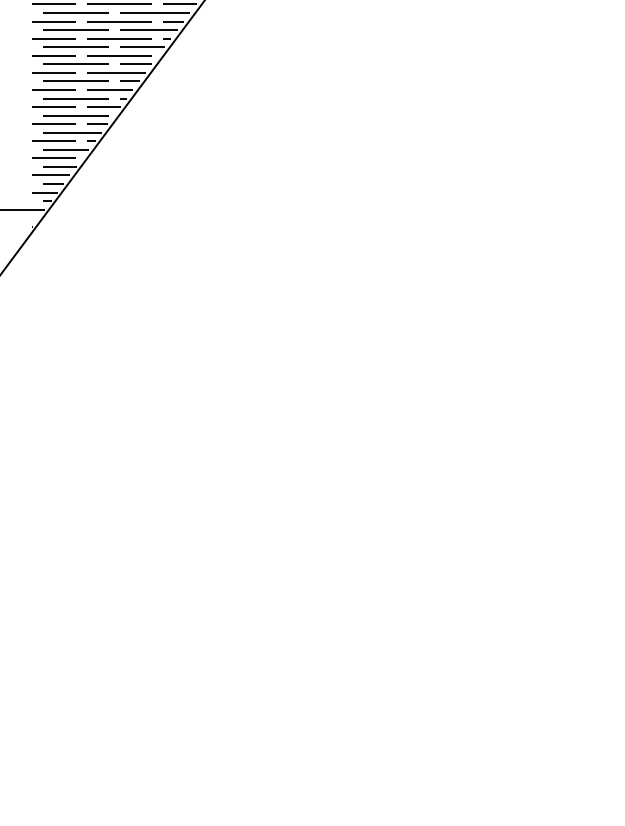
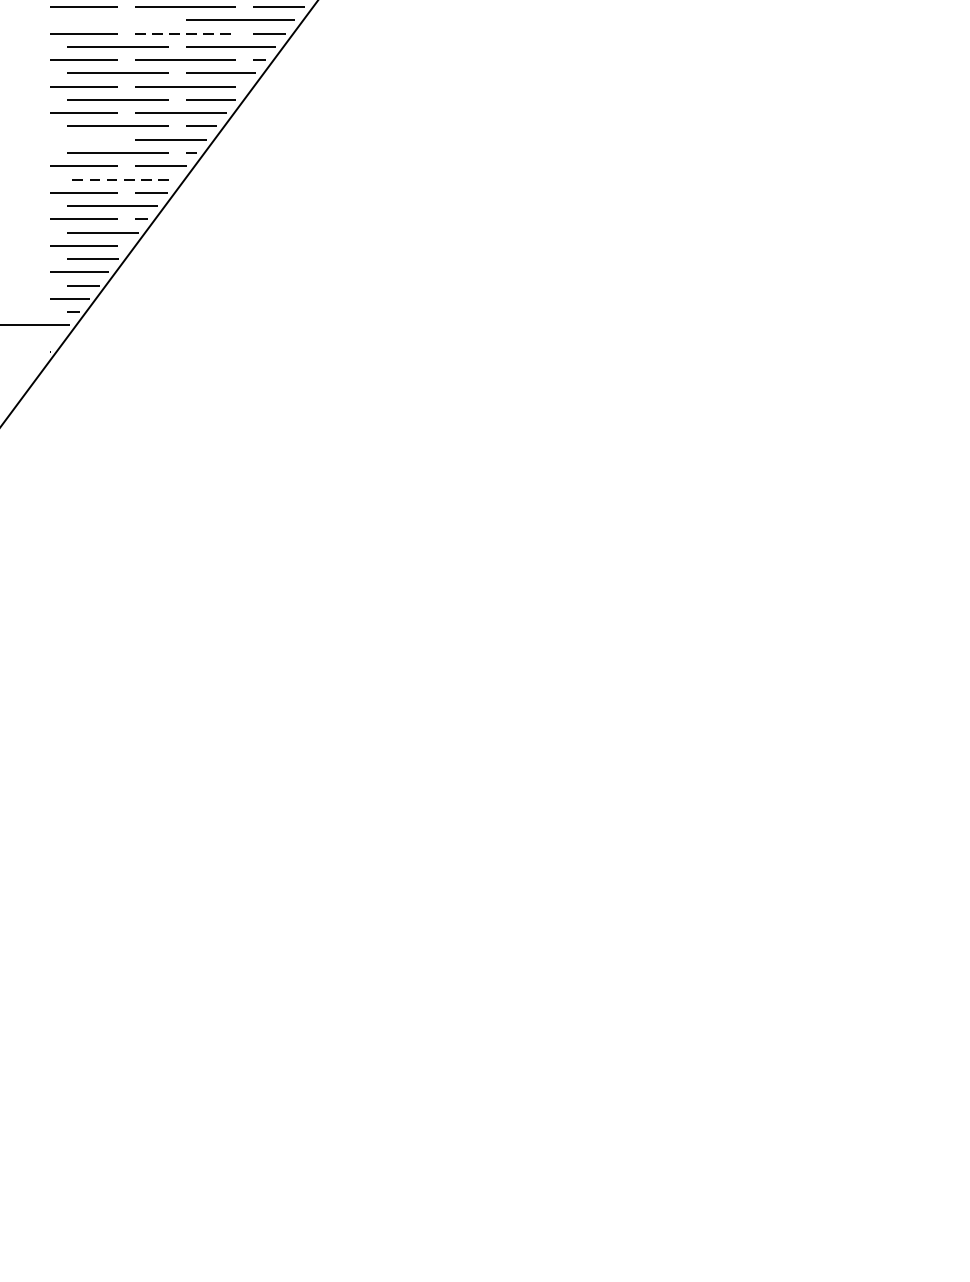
line: (75, 12) -> (117, 19), removed
line: (119, 21) -> (185, 33), solid -> dashed
line: (53, 89) -> (83, 138), removed
line: (75, 115) -> (117, 179), solid -> dashed

